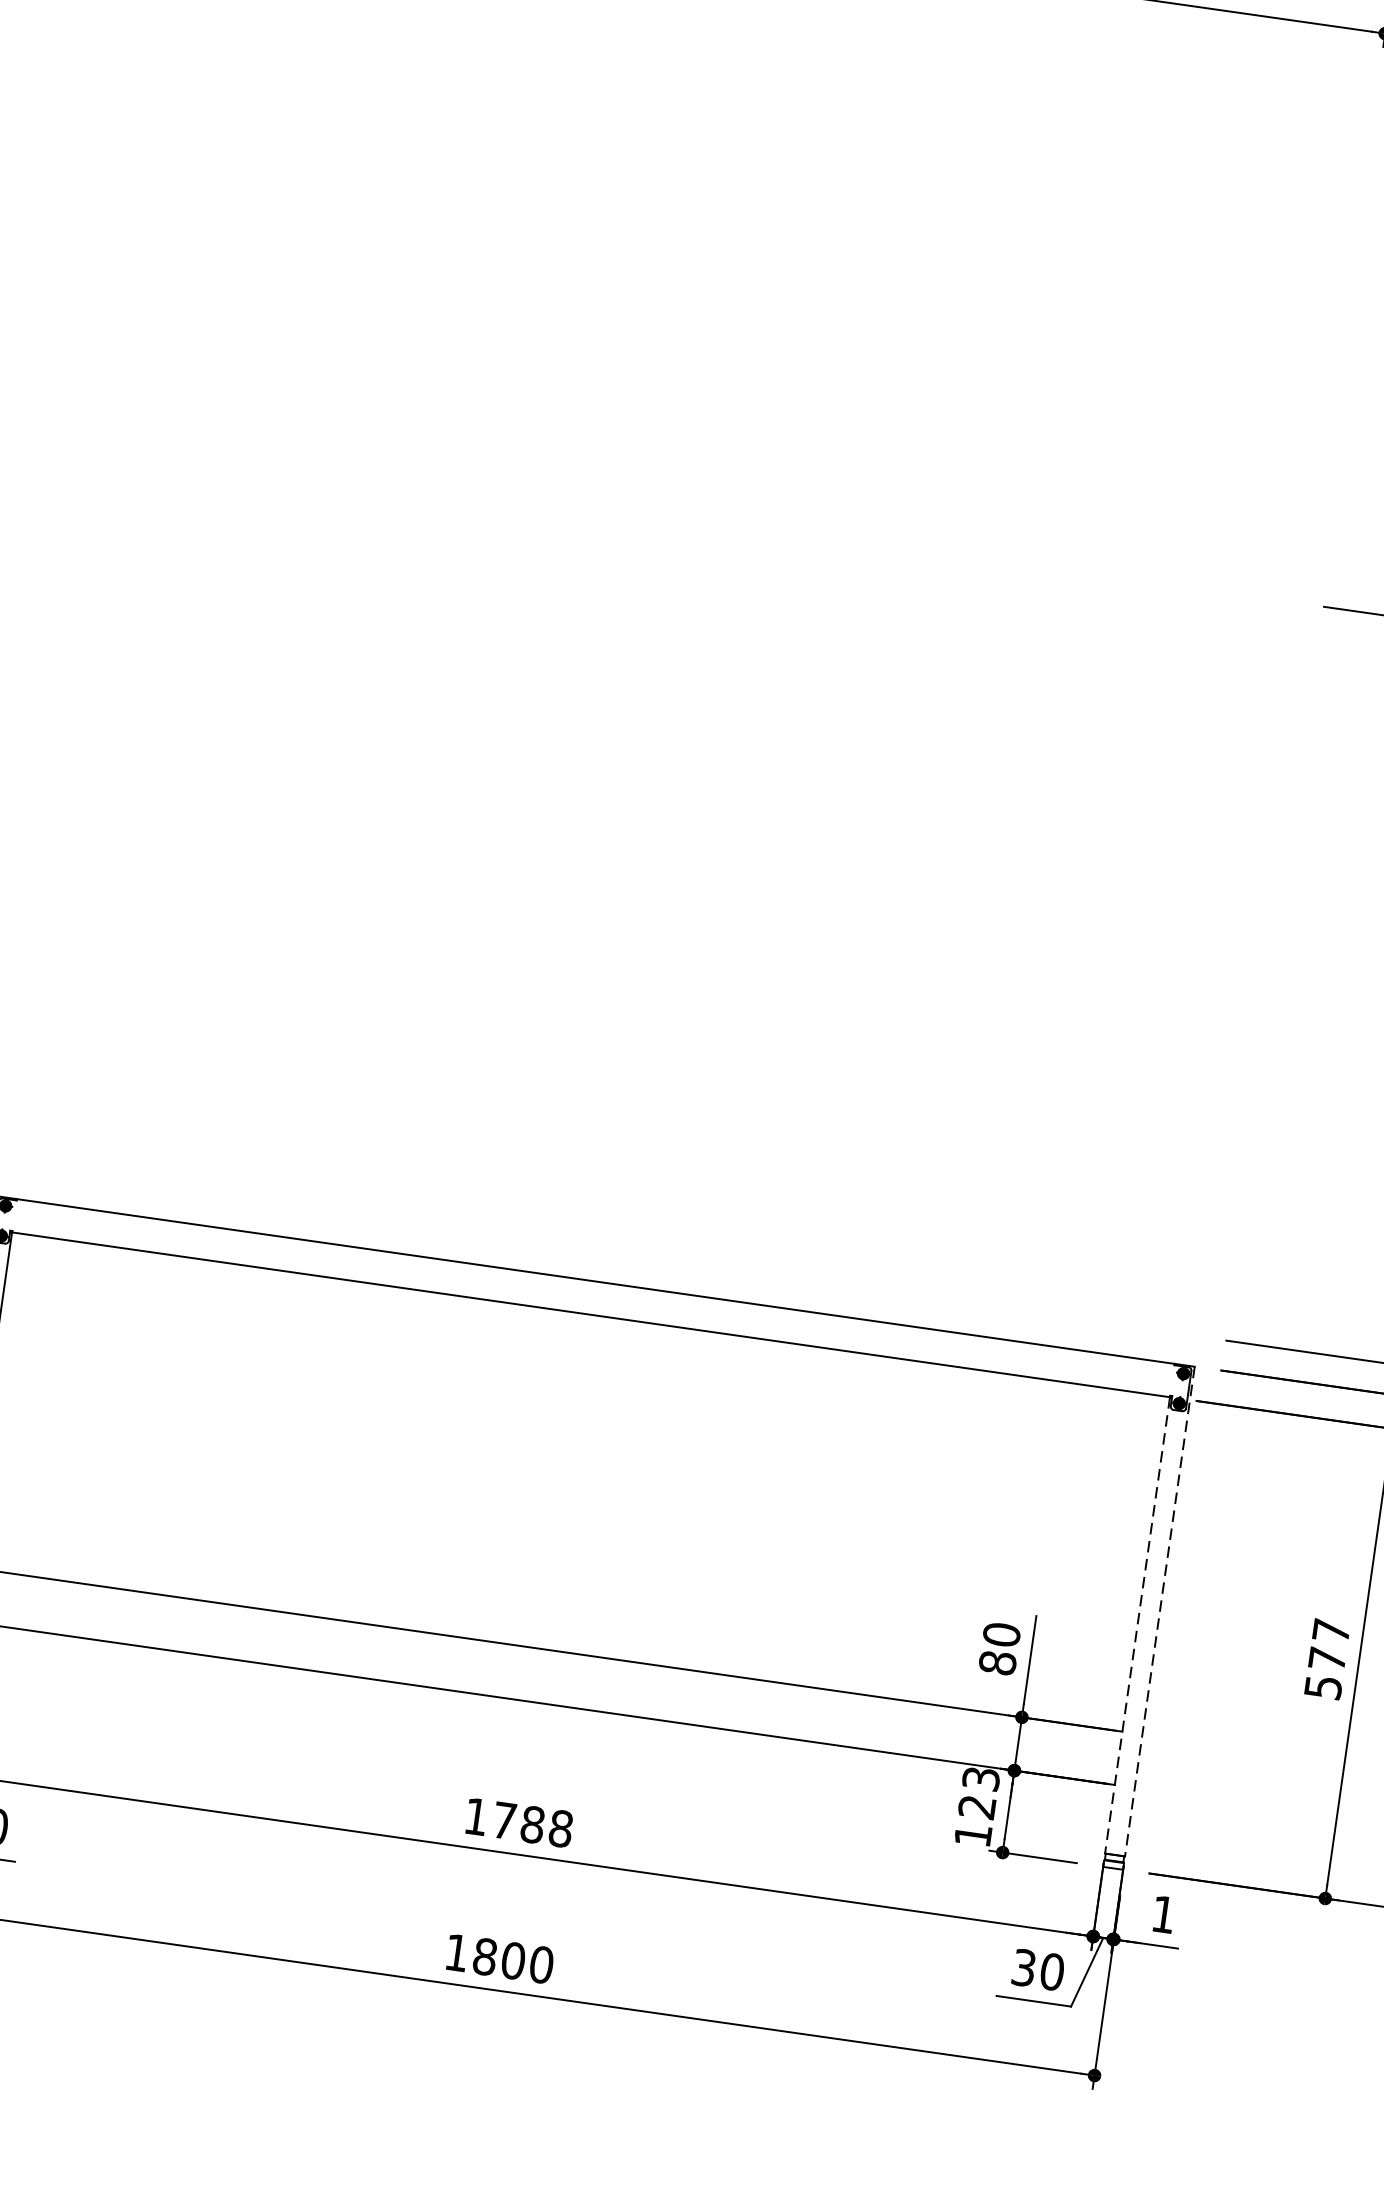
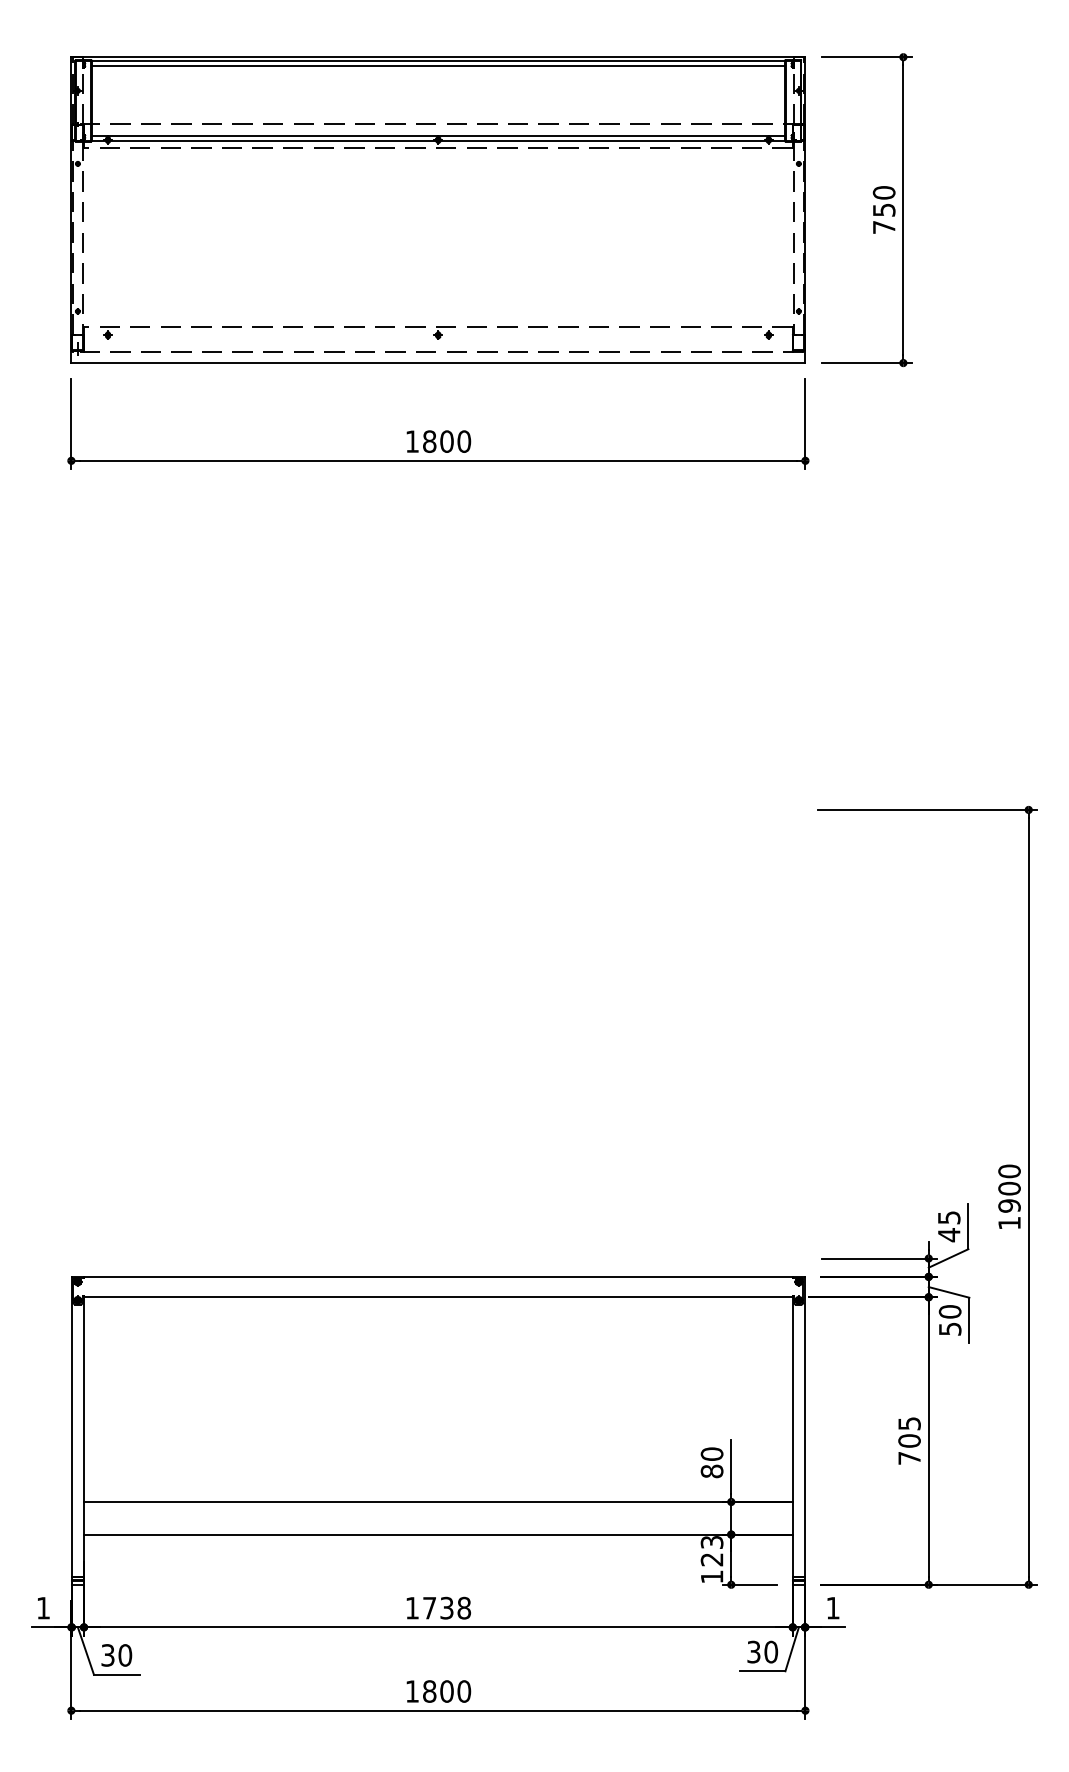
line: (1160, 1611) -> (805, 1426), dashed -> solid
line: (1137, 1624) -> (792, 1436), dashed -> solid
text: (1327, 1658) -> (909, 1440), 577 -> 705
text: (531, 1825) -> (446, 1608), 1788 -> 1738

